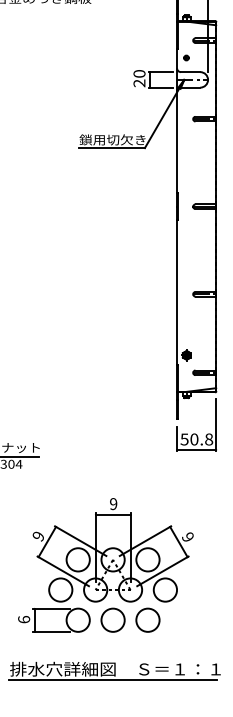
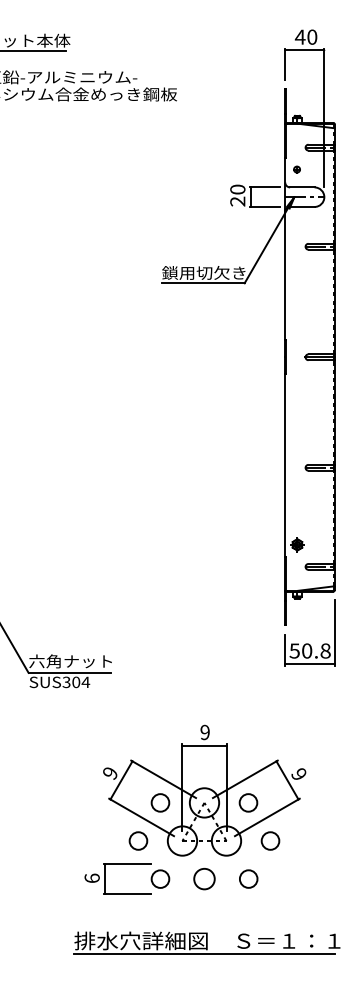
circle: (78, 559) -> (160, 802), size x0.6
circle: (147, 559) -> (248, 802), size x0.6
circle: (60, 589) -> (138, 840), size x0.6
circle: (165, 589) -> (270, 840), size x0.6
circle: (78, 619) -> (160, 878), size x0.6
circle: (113, 619) -> (204, 878), size x0.7
circle: (147, 619) -> (248, 878), size x0.6

